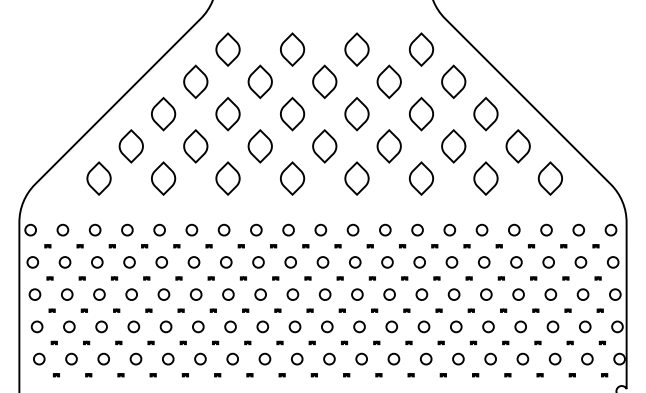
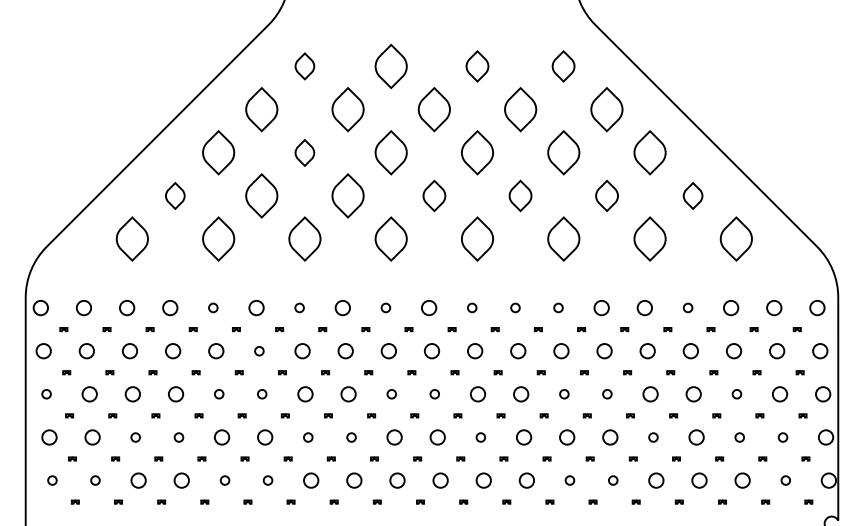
part: (227, 49) -> (304, 66), size x0.6
part: (356, 49) -> (476, 66), size x0.7
part: (420, 49) -> (562, 66), size x0.7
part: (227, 114) -> (304, 153), size x0.6
part: (130, 146) -> (174, 196), size x0.6
part: (324, 146) -> (434, 196), size x0.7
part: (388, 146) -> (519, 196), size x0.7
part: (453, 146) -> (606, 196), size x0.7
part: (517, 146) -> (692, 196), size x0.6
circle: (159, 229) -> (213, 307), size x0.6
circle: (223, 229) -> (298, 307), size x0.6
circle: (288, 229) -> (385, 307), size x0.6
circle: (352, 229) -> (471, 307), size x0.6
circle: (385, 229) -> (515, 307), size x0.6
circle: (417, 229) -> (558, 307), size x0.6
circle: (514, 229) -> (688, 307), size x0.6
circle: (193, 262) -> (258, 351), size x0.6
circle: (34, 294) -> (45, 394), size x0.6
circle: (163, 294) -> (218, 394), size x0.6
circle: (195, 294) -> (261, 394), size x0.6
circle: (292, 294) -> (391, 394), size x0.6
circle: (324, 294) -> (434, 394), size x0.6
circle: (421, 294) -> (563, 394), size x0.6
circle: (453, 294) -> (606, 394), size x0.6
circle: (550, 294) -> (736, 394), size x0.6
circle: (101, 326) -> (135, 436), size x0.6
circle: (133, 326) -> (178, 436), size x0.6
circle: (230, 326) -> (308, 436), size x0.6
circle: (262, 326) -> (351, 436), size x0.6
circle: (359, 326) -> (480, 436), size x0.6
circle: (488, 326) -> (653, 436), size x0.6
circle: (552, 326) -> (739, 436), size x0.6
circle: (585, 326) -> (783, 436), size x0.6
circle: (39, 358) -> (52, 479), size x0.6
circle: (71, 358) -> (95, 479), size x0.6
circle: (168, 358) -> (225, 479), size x0.6
circle: (200, 358) -> (268, 479), size x0.6
circle: (425, 358) -> (569, 479), size x0.6
circle: (458, 358) -> (613, 479), size x0.6
circle: (587, 358) -> (785, 479), size x0.6

